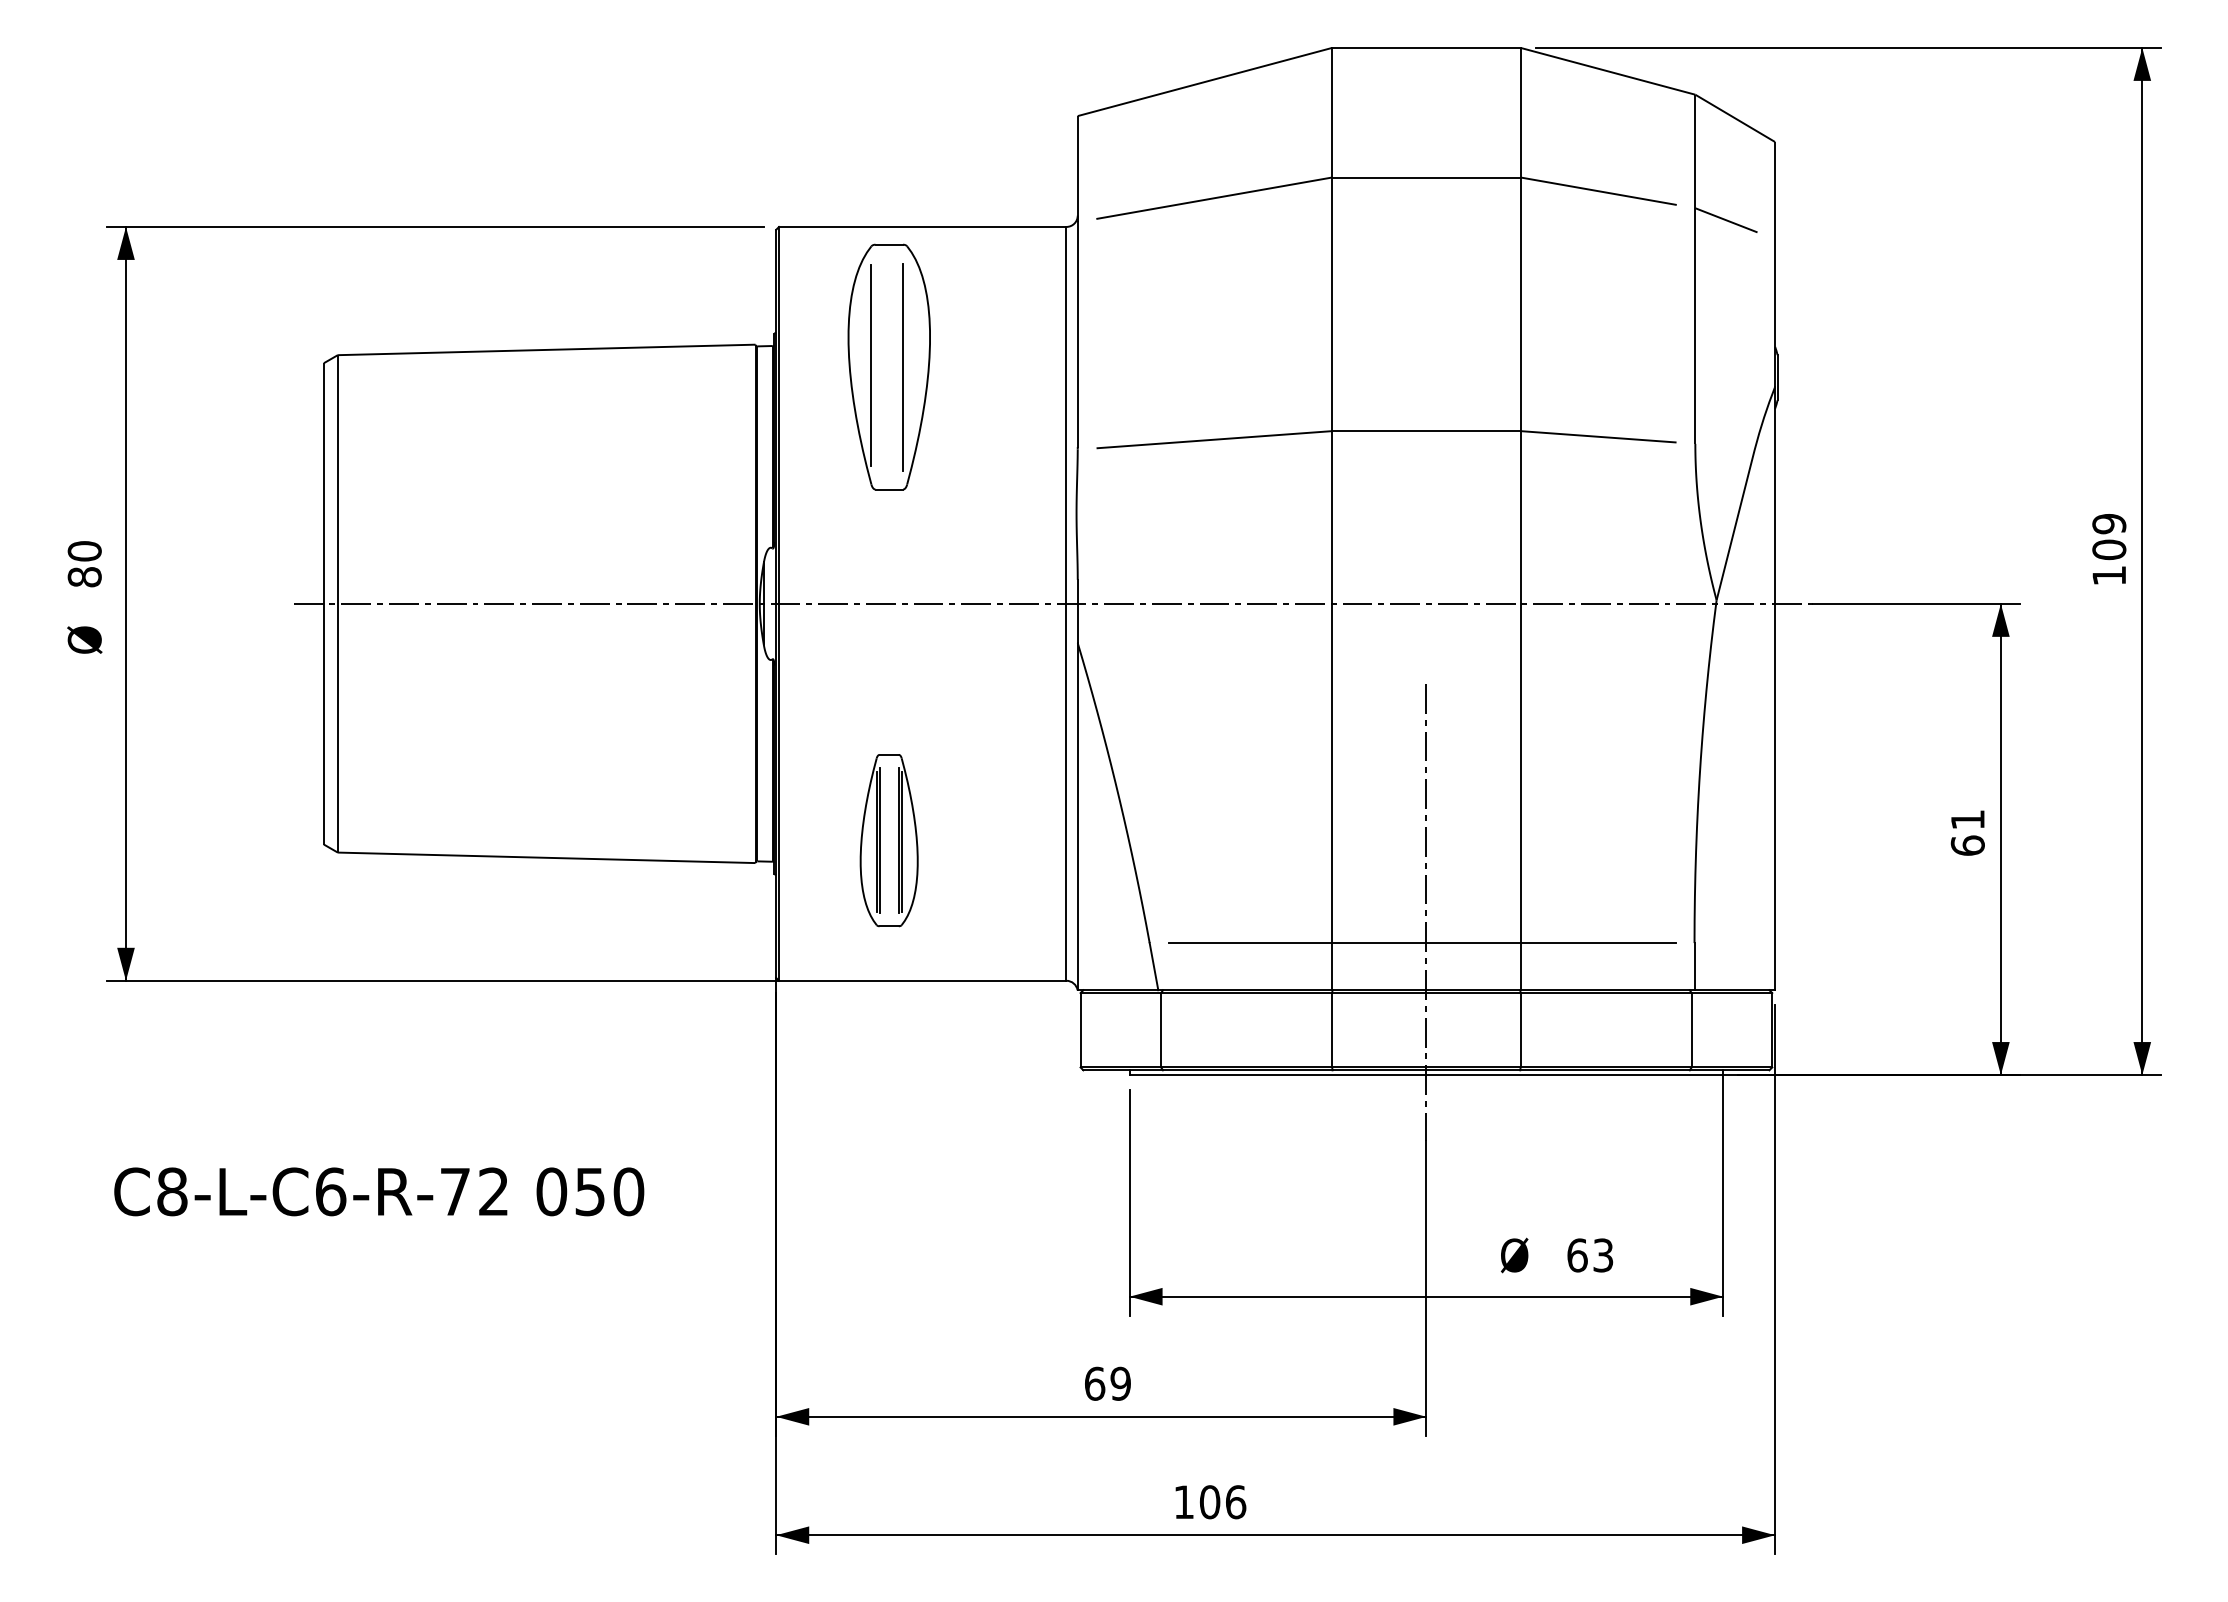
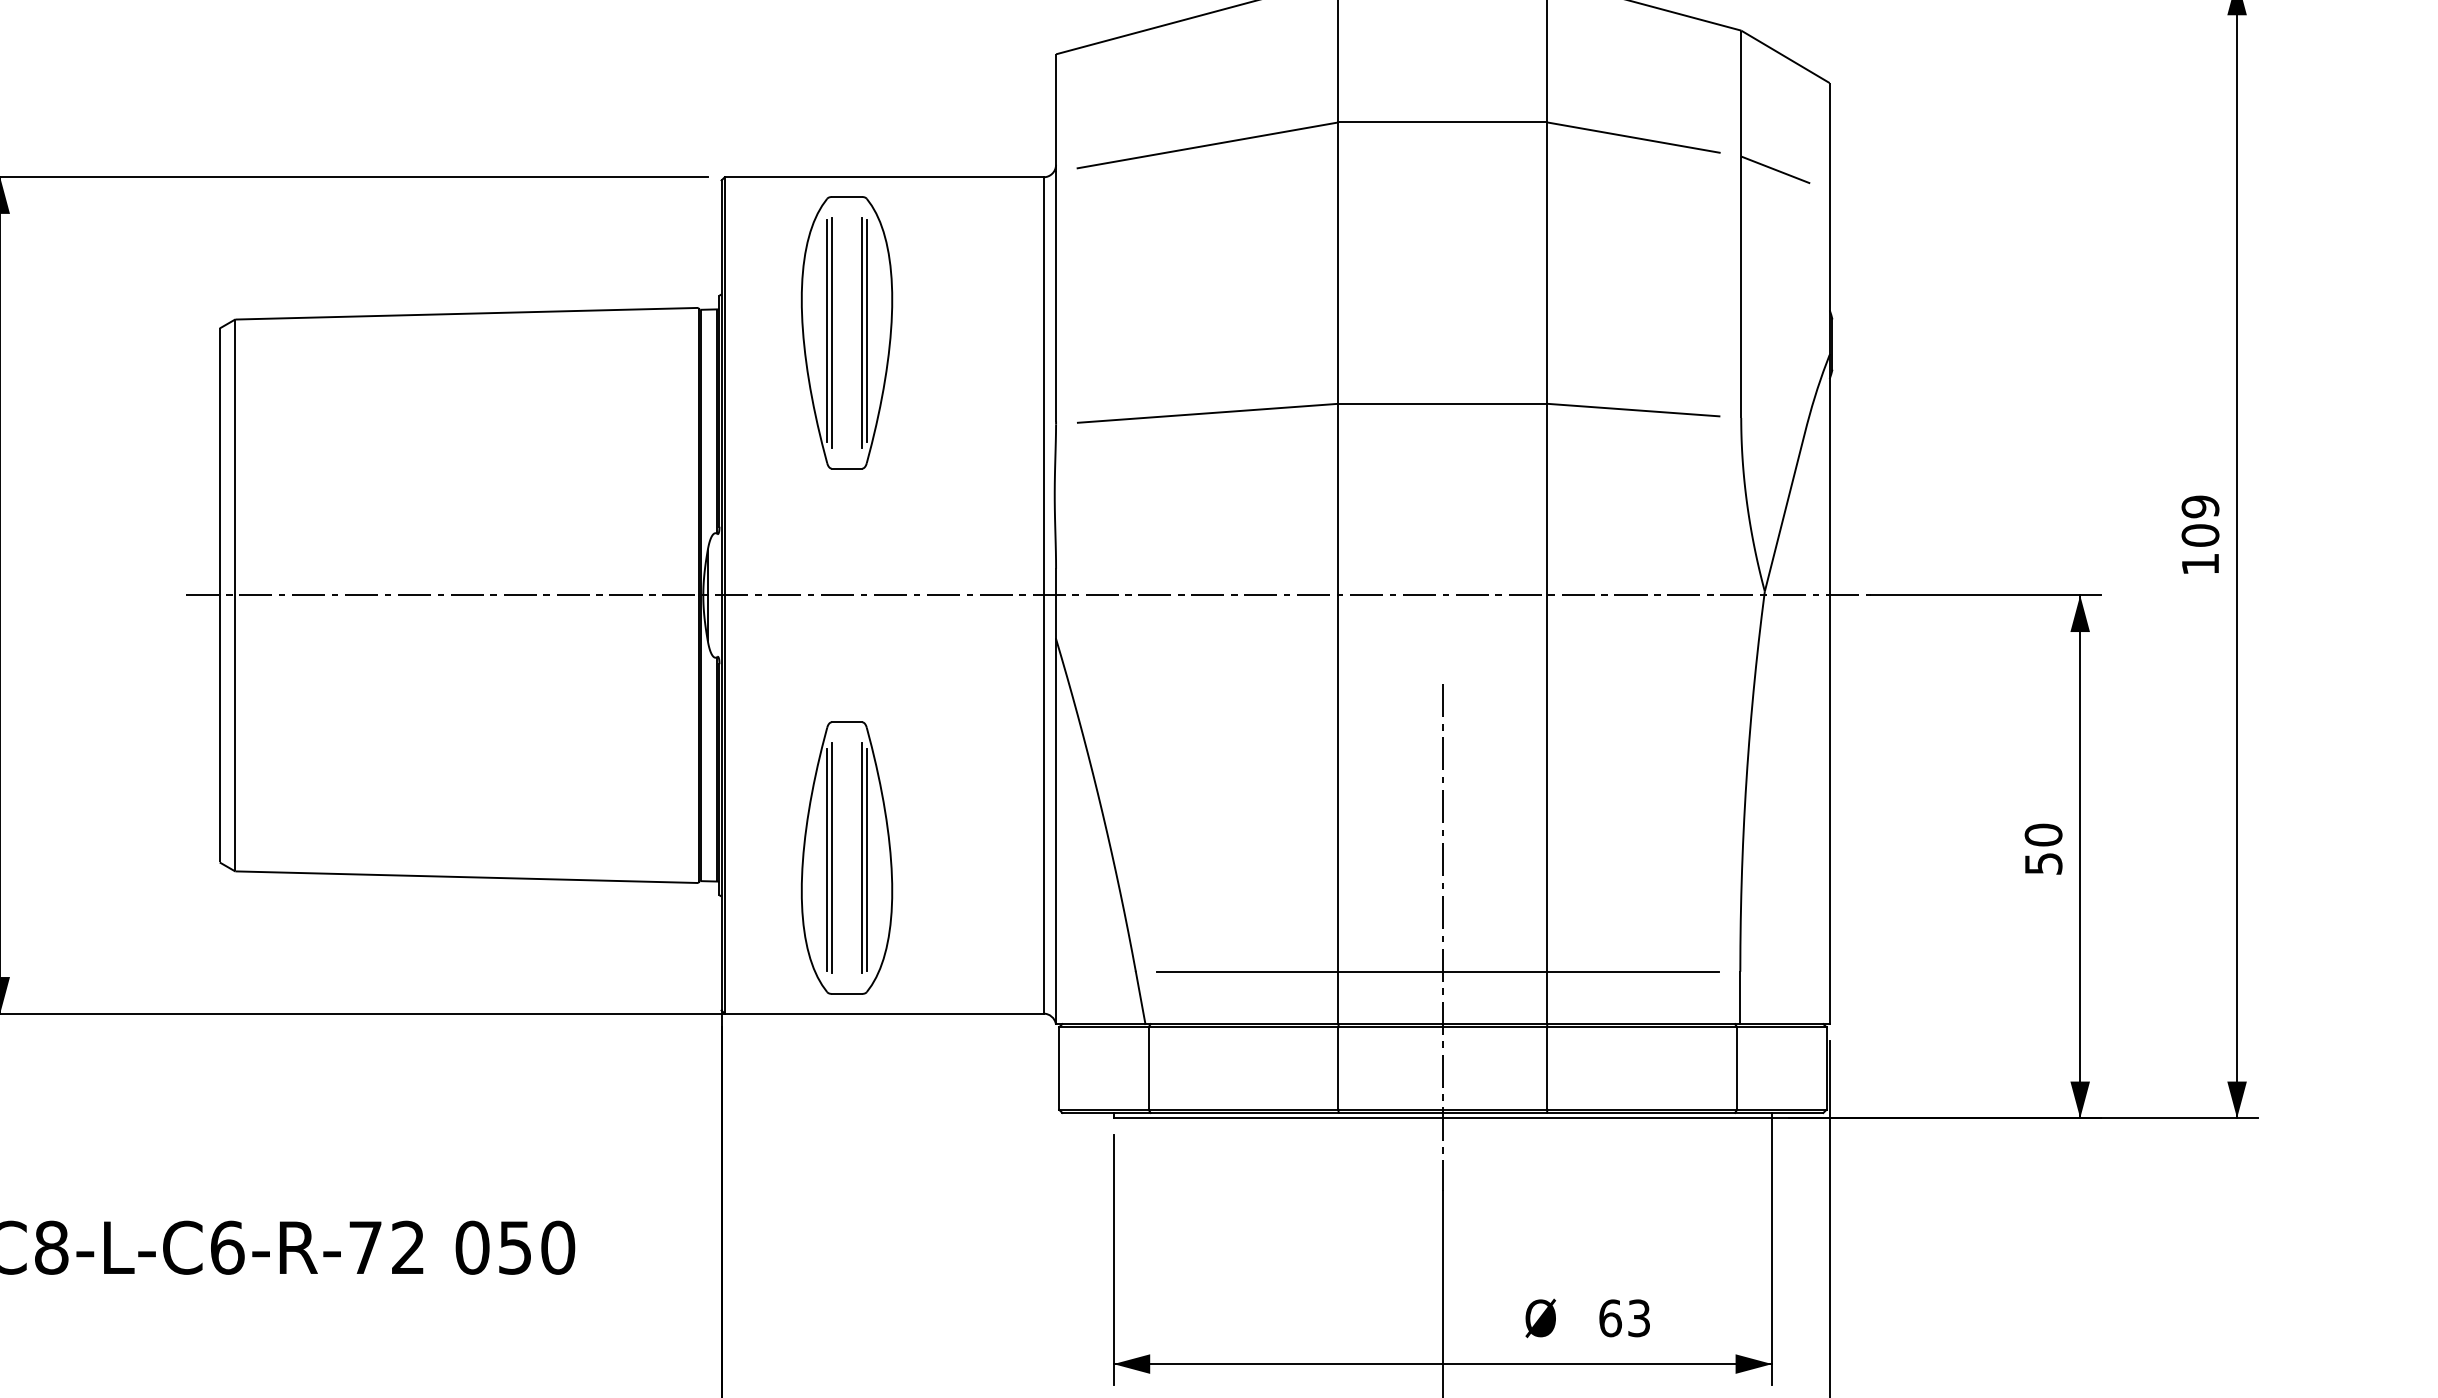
line: (907, 365) -> (867, 331), added
line: (875, 366) -> (831, 332), added
text: (1967, 832) -> (2043, 849), 61 -> 50
part: (888, 840) -> (846, 857), size x1.43

